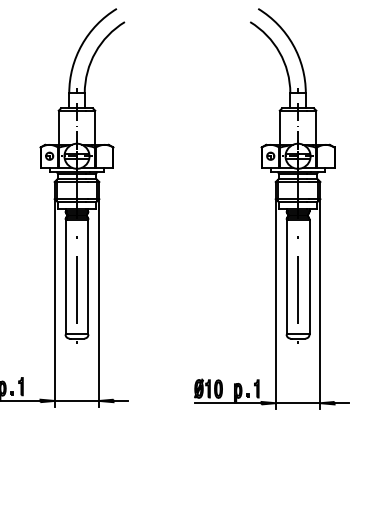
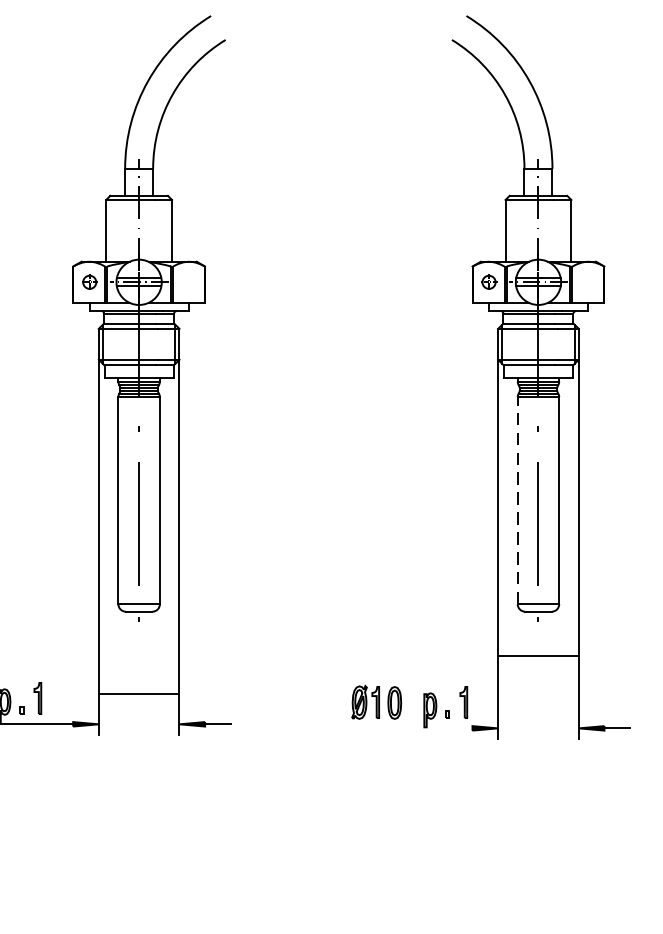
line: (286, 276) -> (517, 499), solid -> dashed
line: (76, 400) -> (138, 692), moved
line: (227, 403) -> (410, 728), removed
line: (297, 403) -> (537, 656), moved

